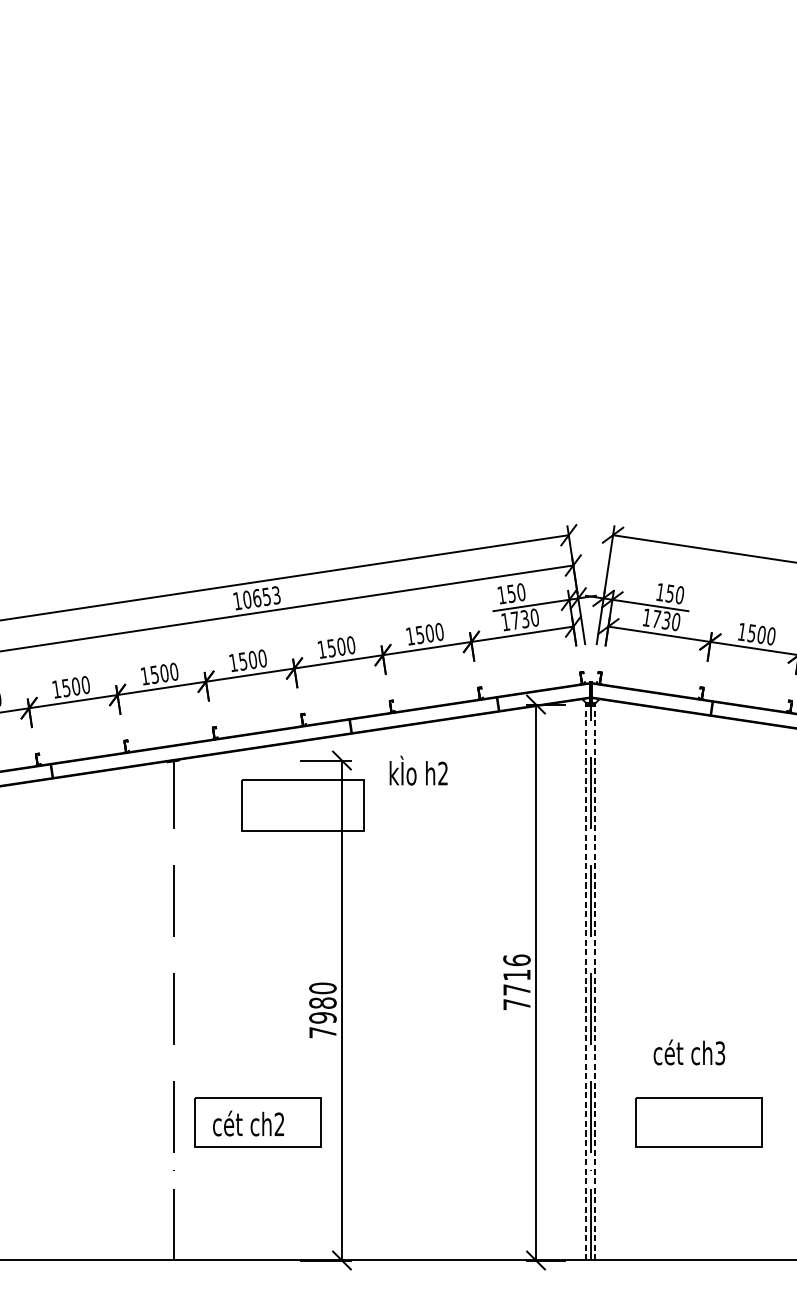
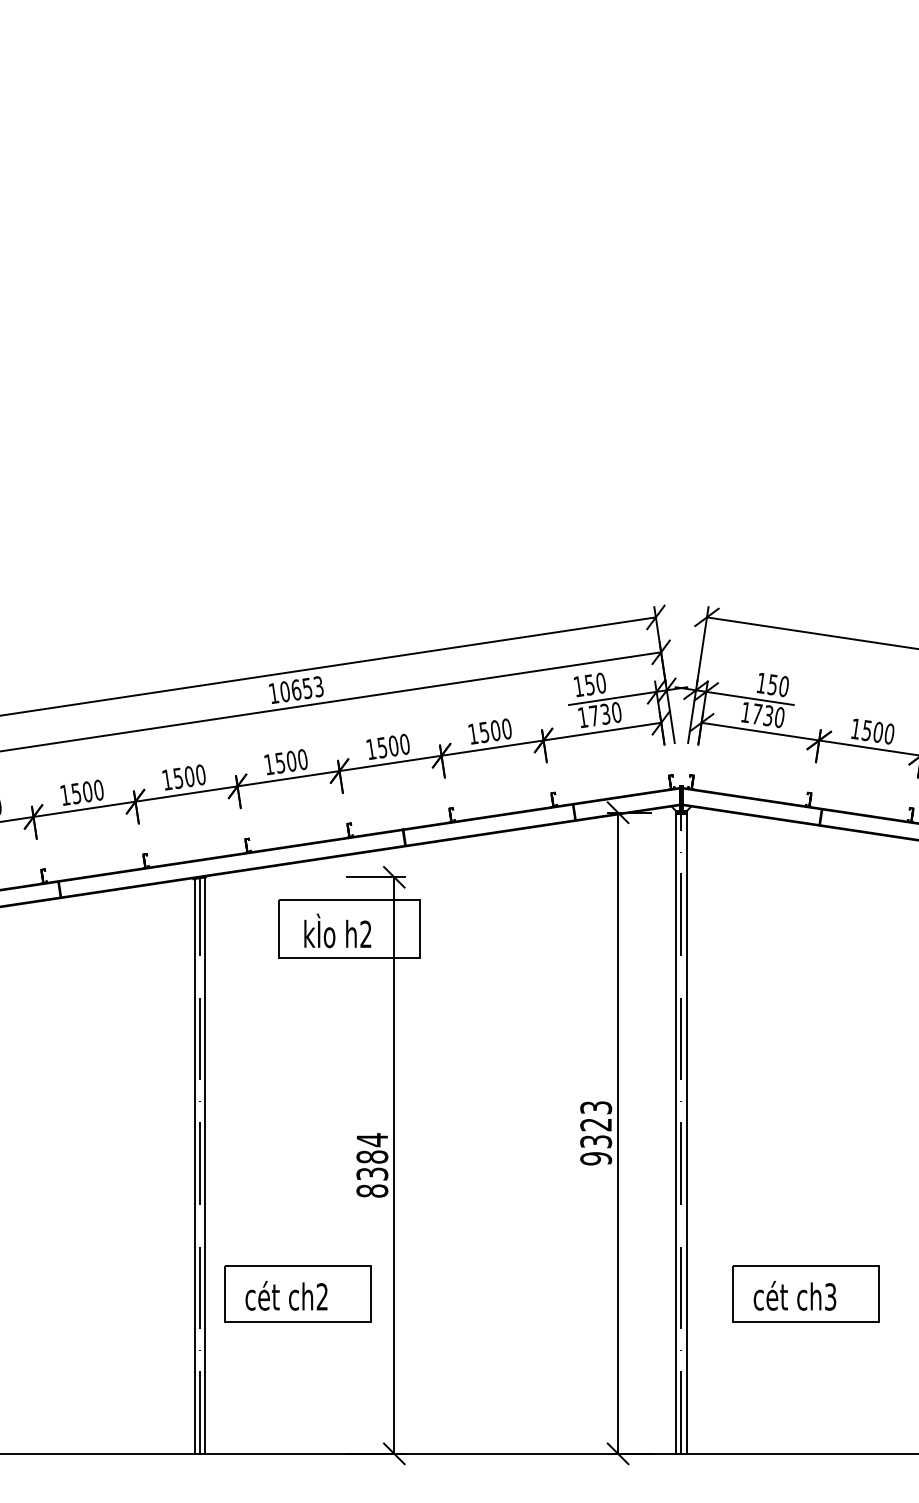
text: (418, 770) -> (337, 930), moved
line: (586, 981) -> (676, 1132), dashed -> solid
line: (595, 981) -> (686, 1132), dashed -> solid
text: (517, 982) -> (596, 1133), 7716 -> 9323
line: (178, 1010) -> (205, 1165), added
text: (323, 1010) -> (372, 1165), 7980 -> 8384
line: (168, 1011) -> (194, 1166), added
text: (688, 1052) -> (794, 1295), moved

